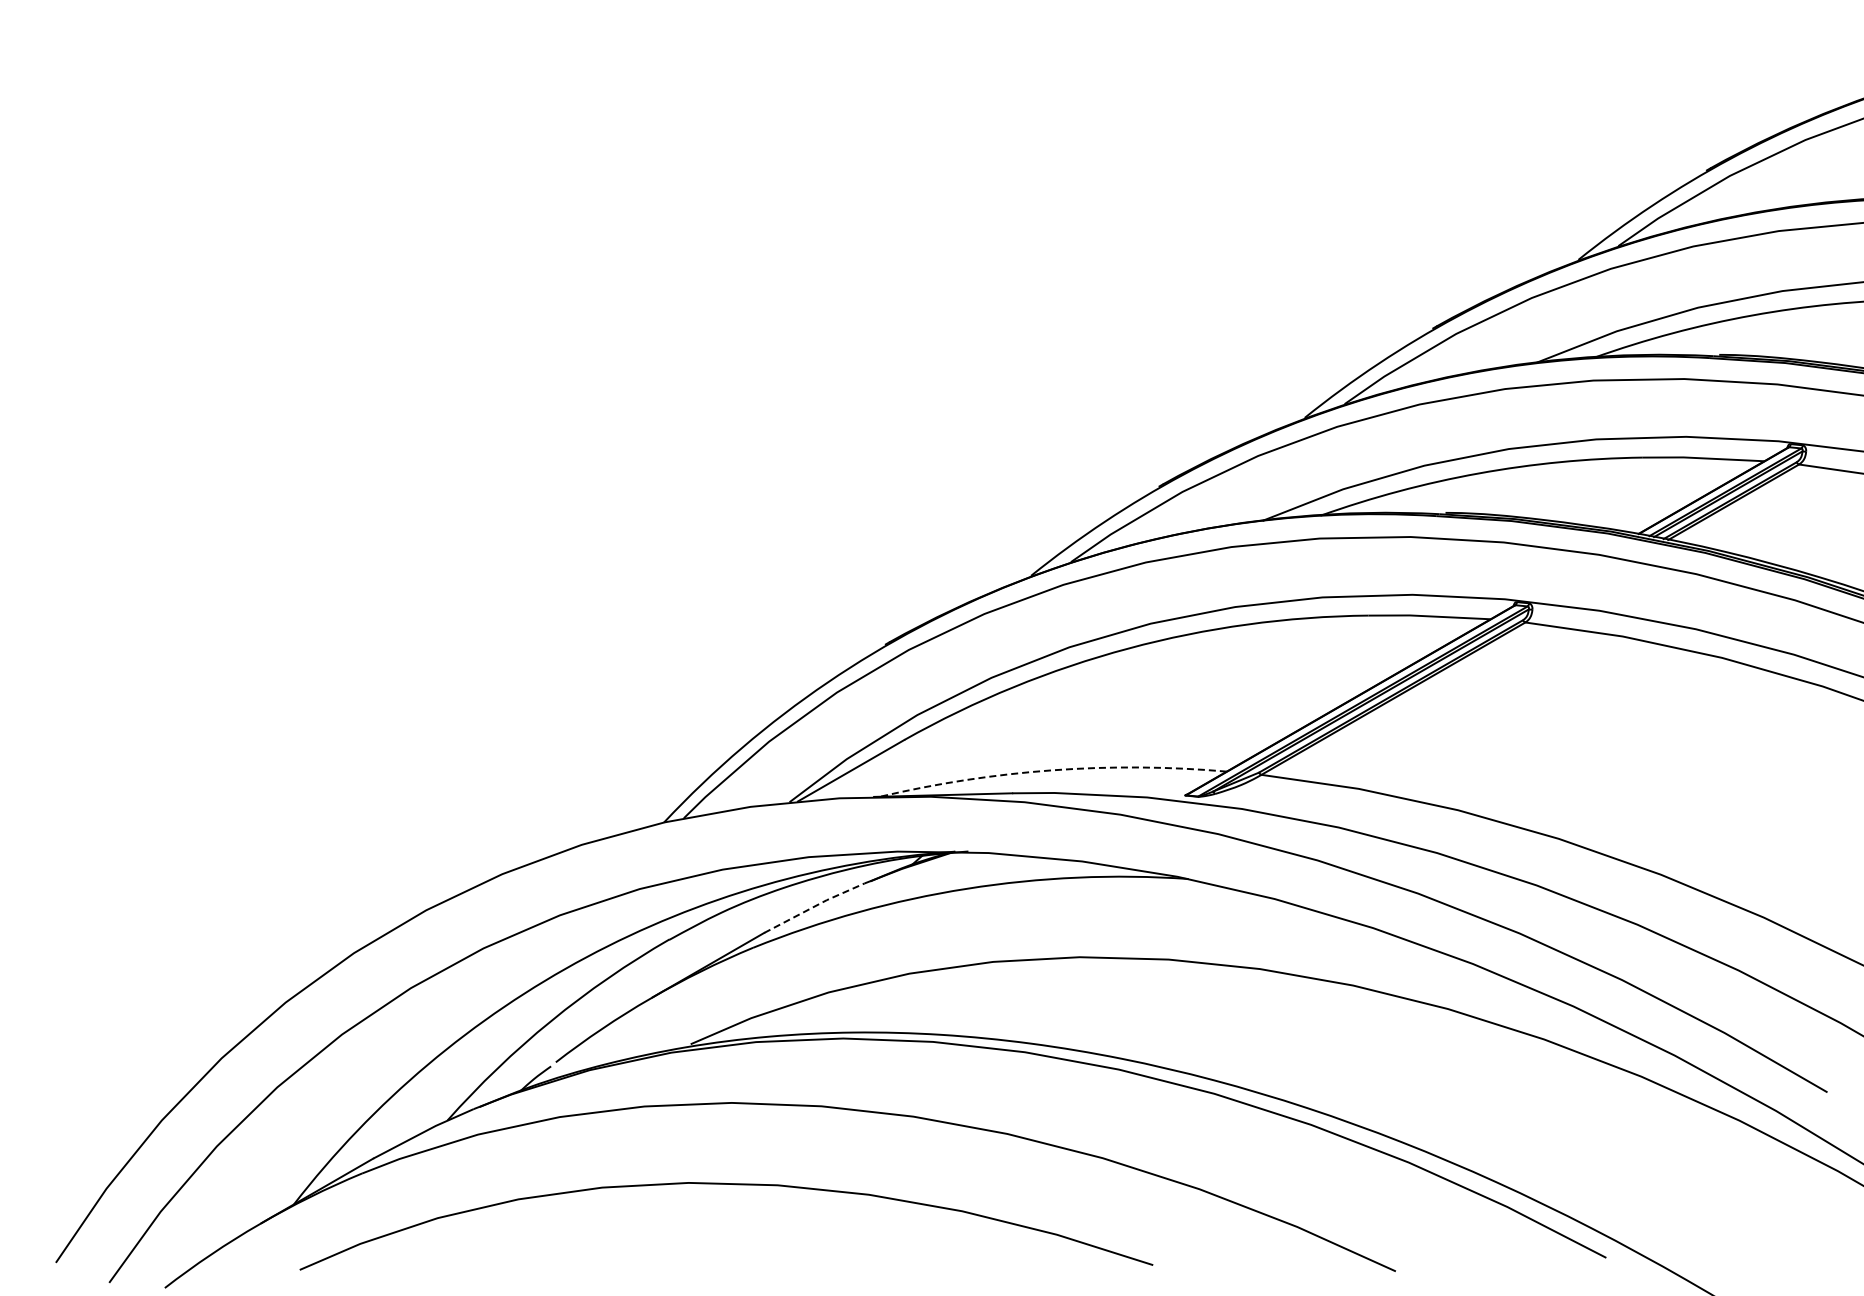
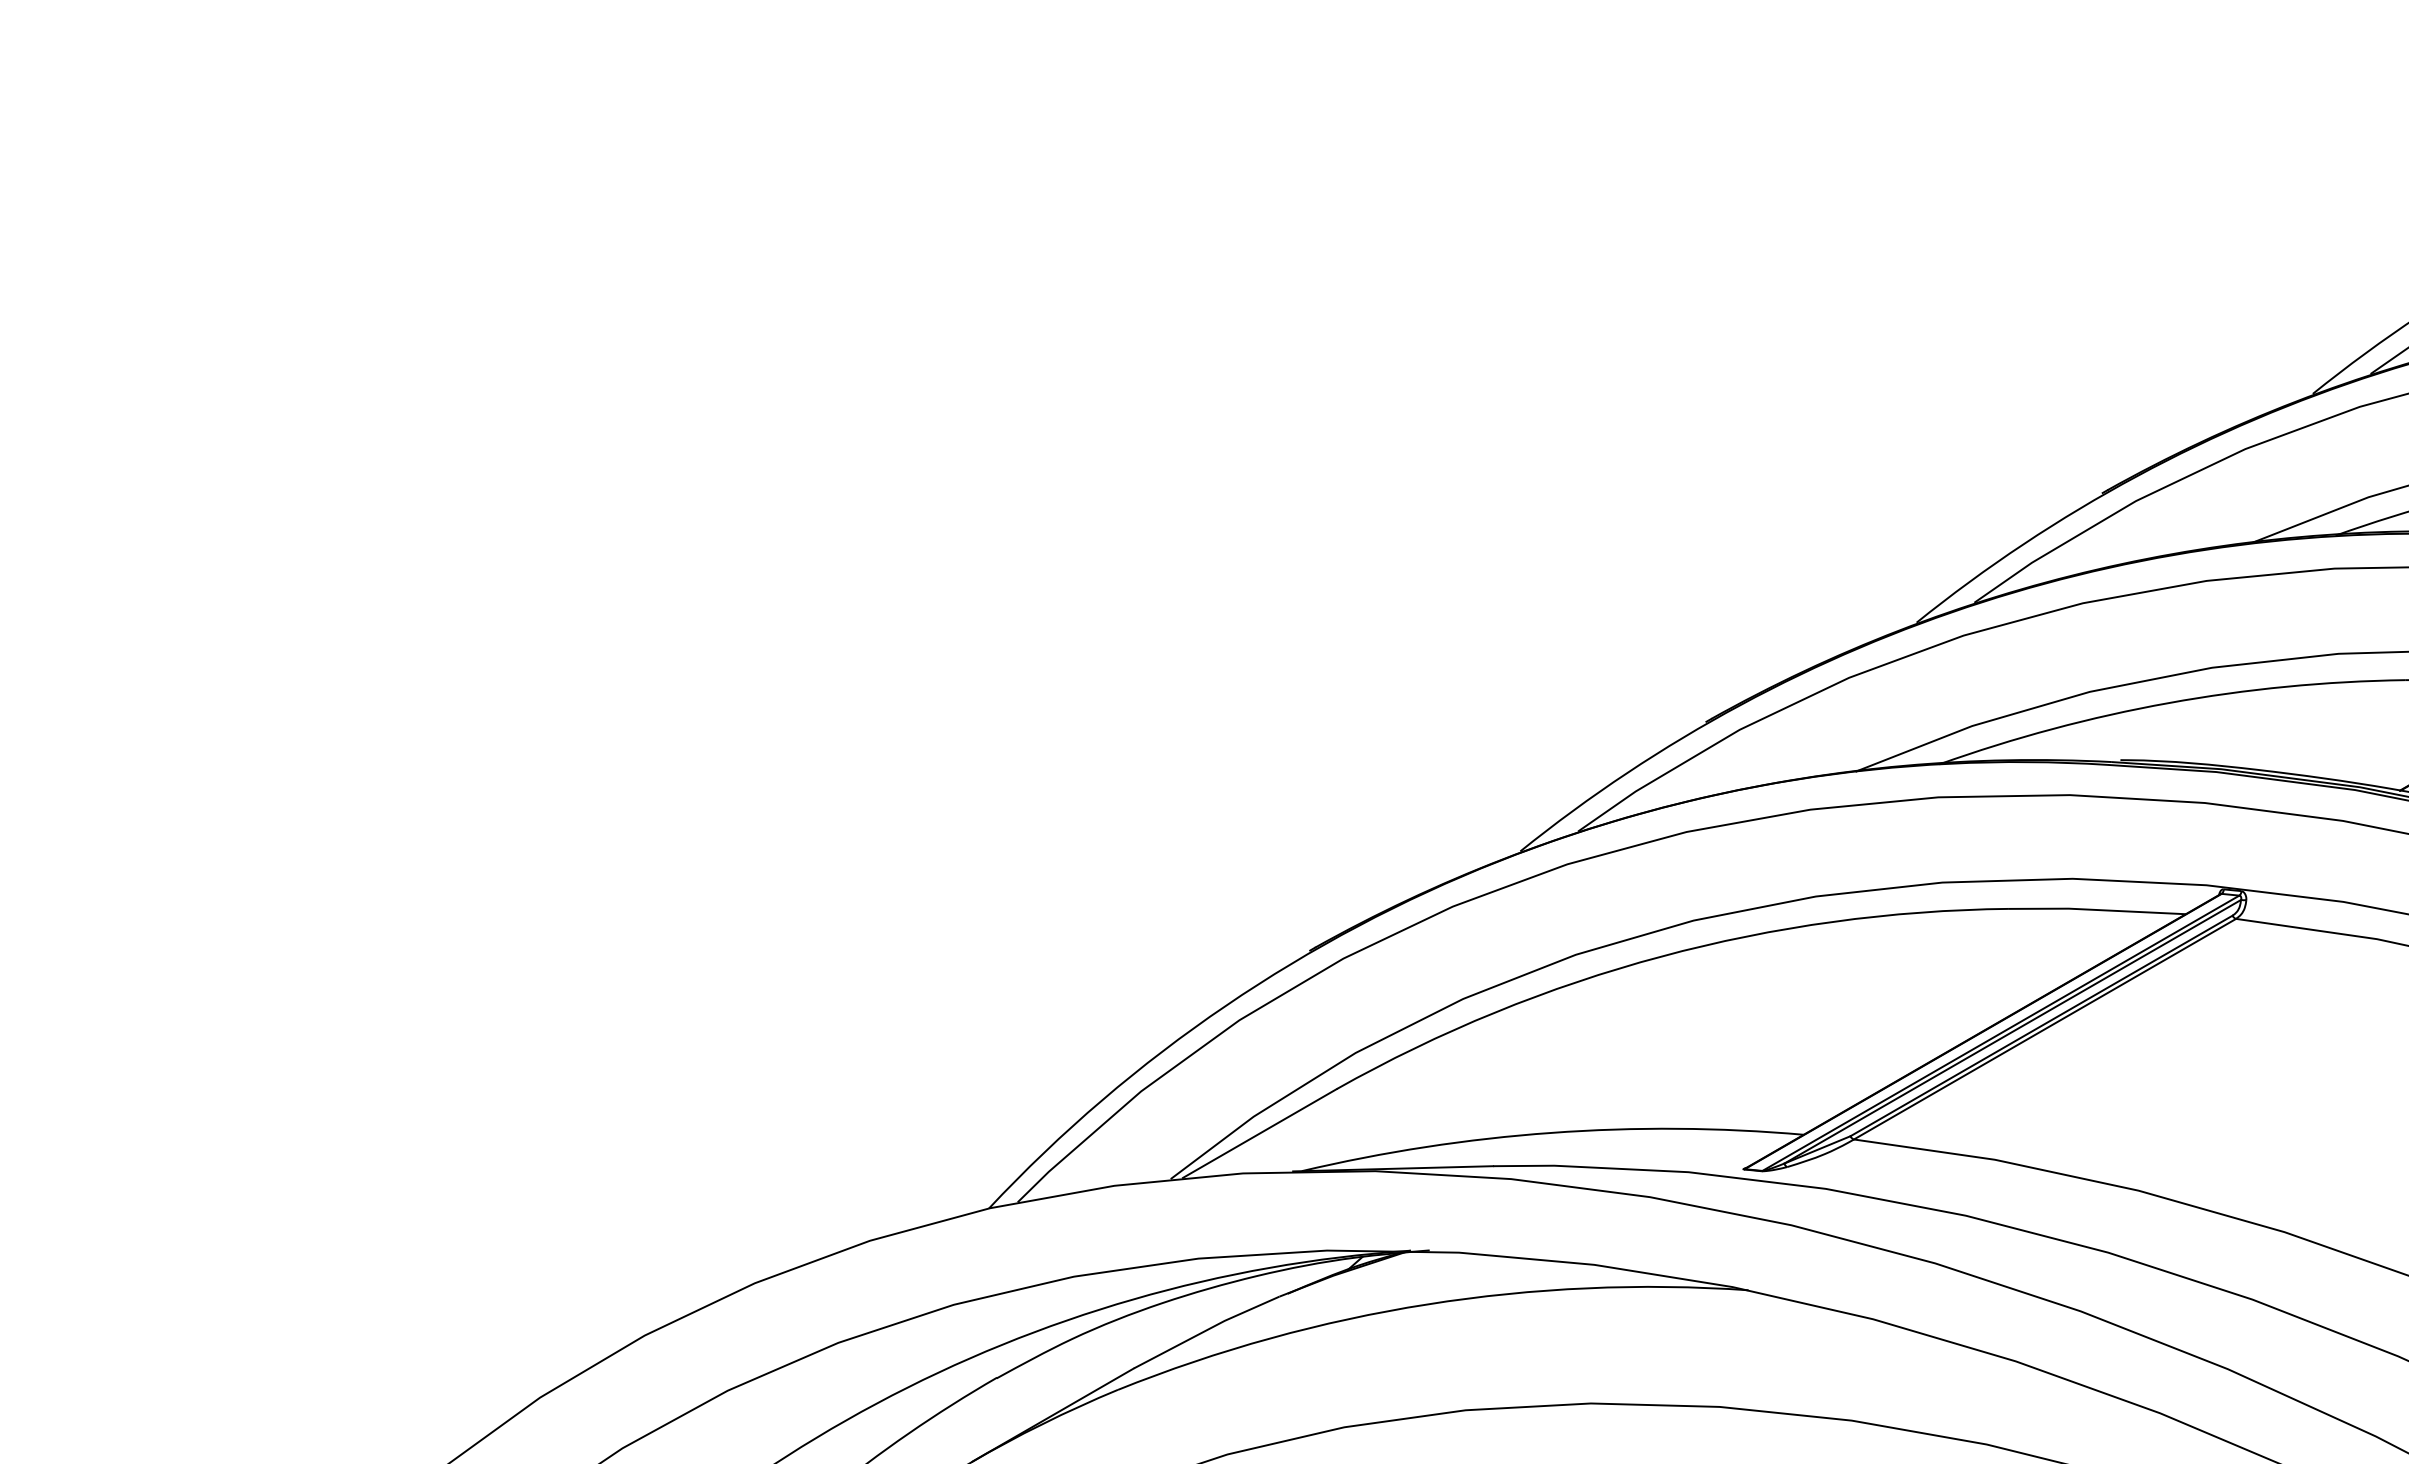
arc: (1052, 770) -> (1551, 1133), dashed -> solid
line: (814, 906) -> (1206, 1330), dashed -> solid

